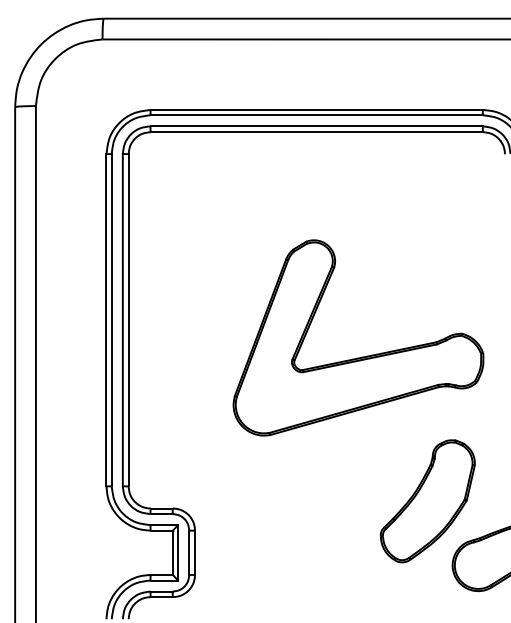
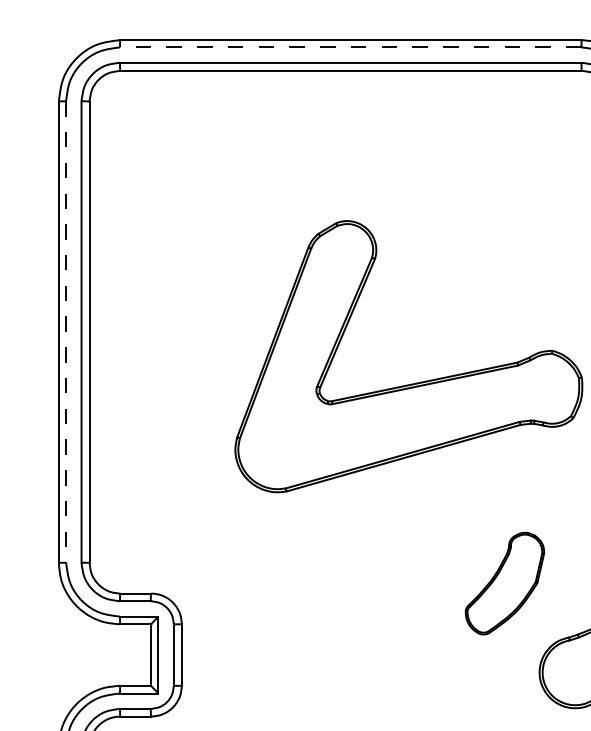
line: (316, 115) -> (350, 47), solid -> dashed
line: (111, 320) -> (65, 332), solid -> dashed
part: (427, 501) -> (504, 583), size x0.6

